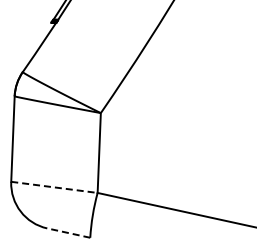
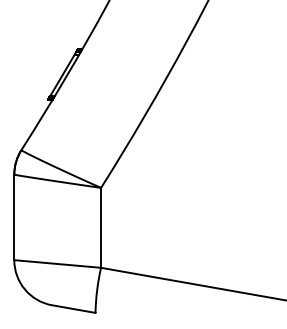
line: (54, 187) -> (57, 264), dashed -> solid
line: (68, 233) -> (73, 309), dashed -> solid

